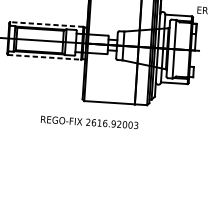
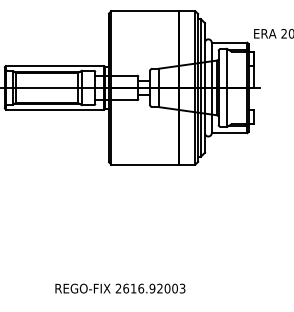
line: (46, 24) -> (54, 66), dashed -> solid
line: (44, 57) -> (54, 109), dashed -> solid
text: (89, 122) -> (120, 288), moved

